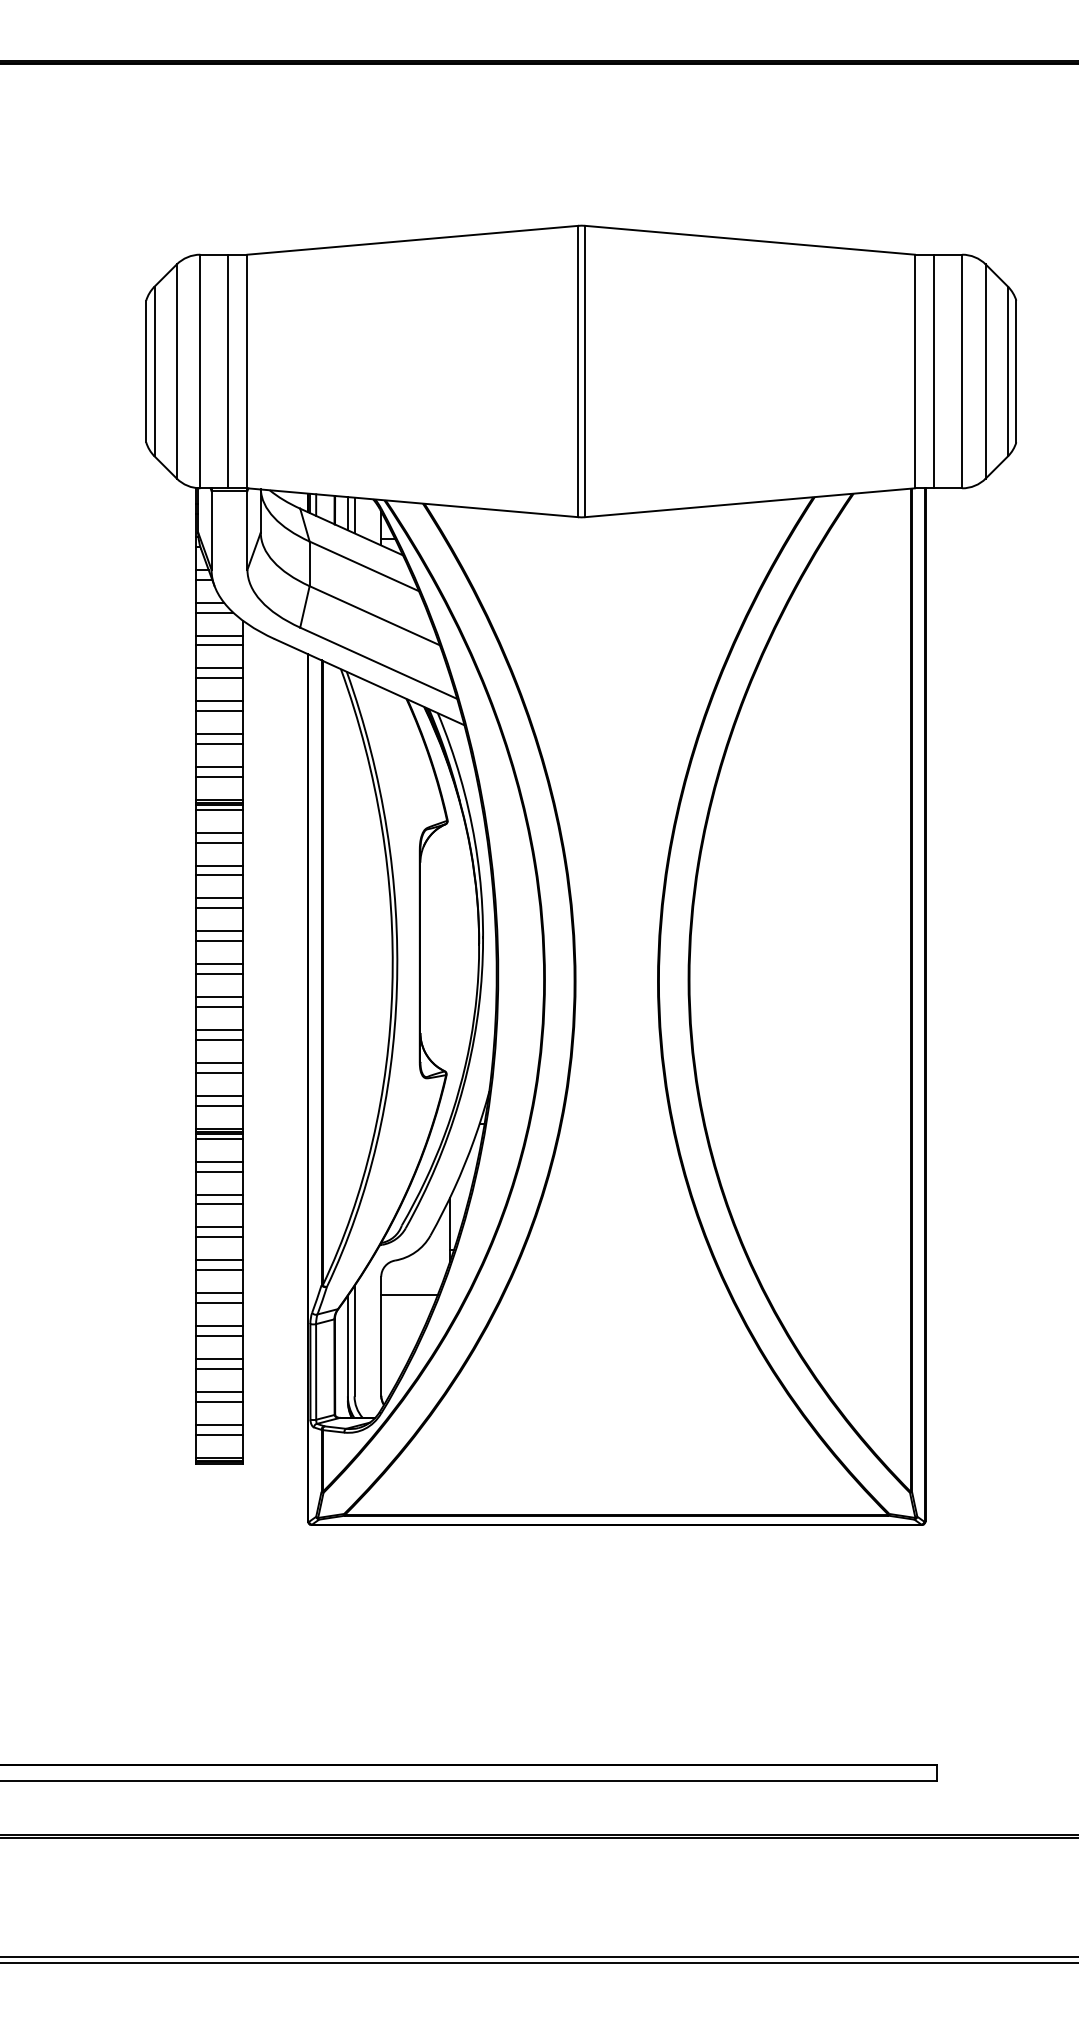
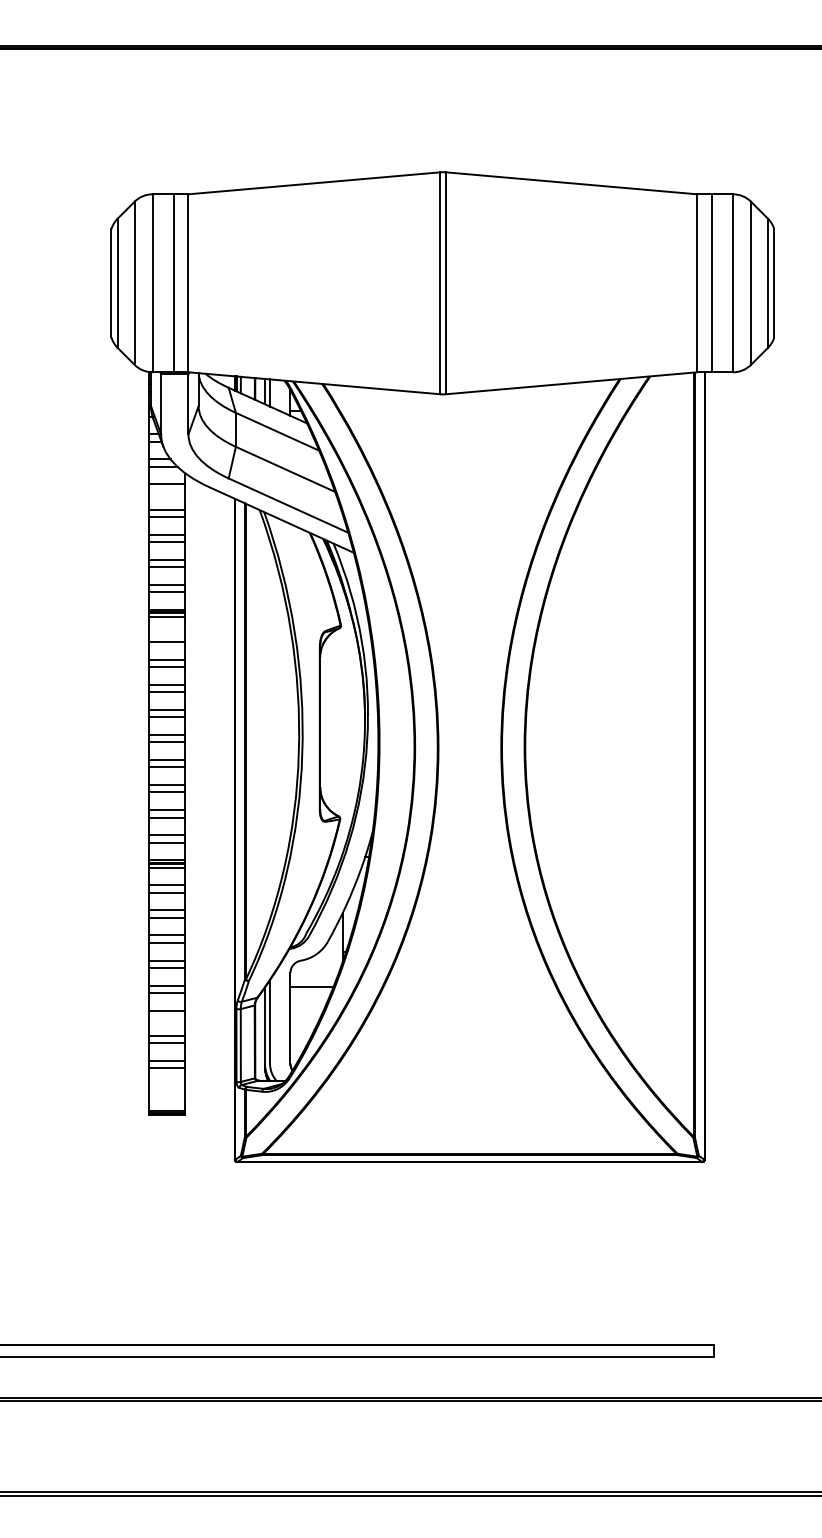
line: (219, 645) -> (167, 492), removed
line: (219, 832) -> (167, 634), removed
line: (219, 1335) -> (167, 1017), removed
line: (219, 1424) -> (167, 1085), removed
line: (219, 1434) -> (167, 1093), removed

